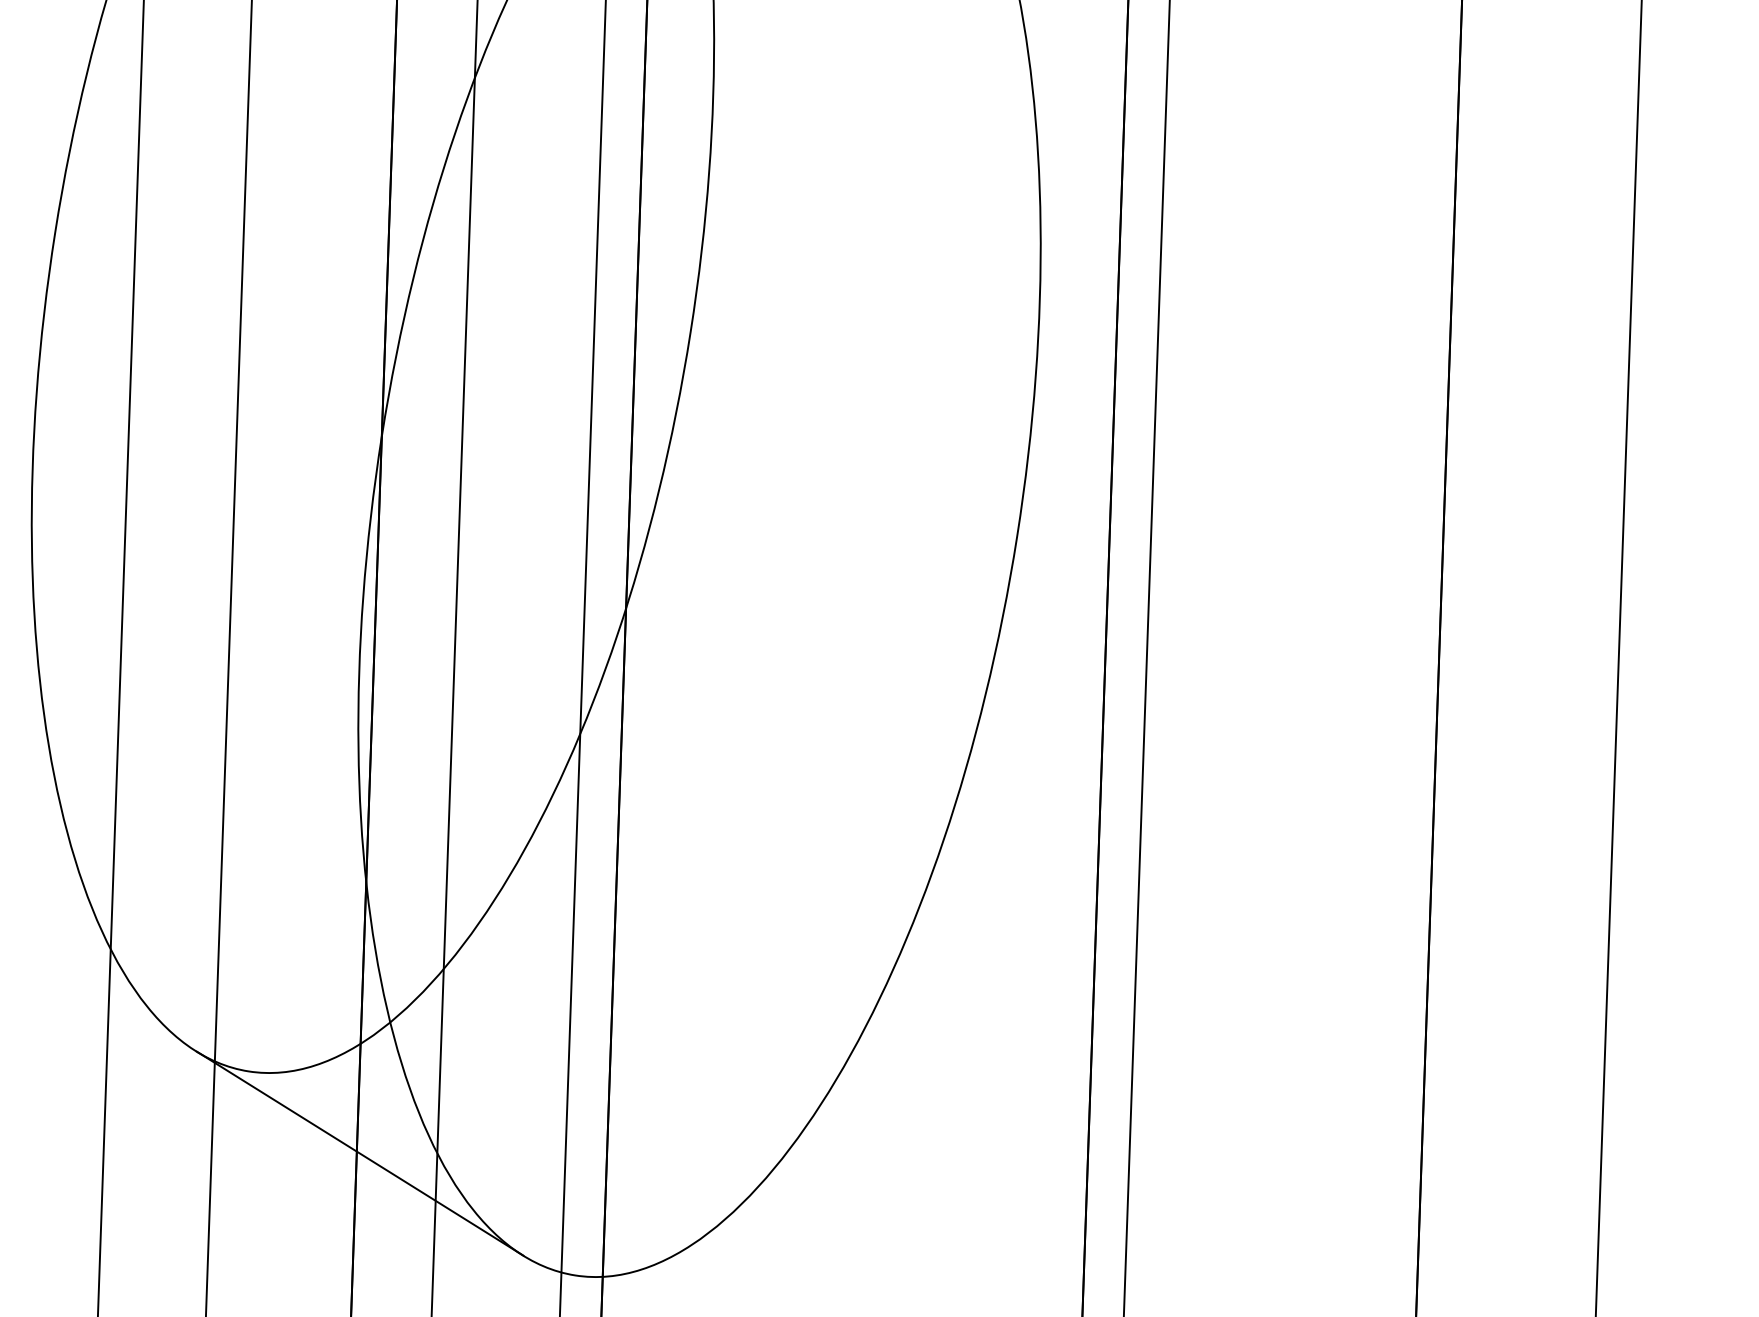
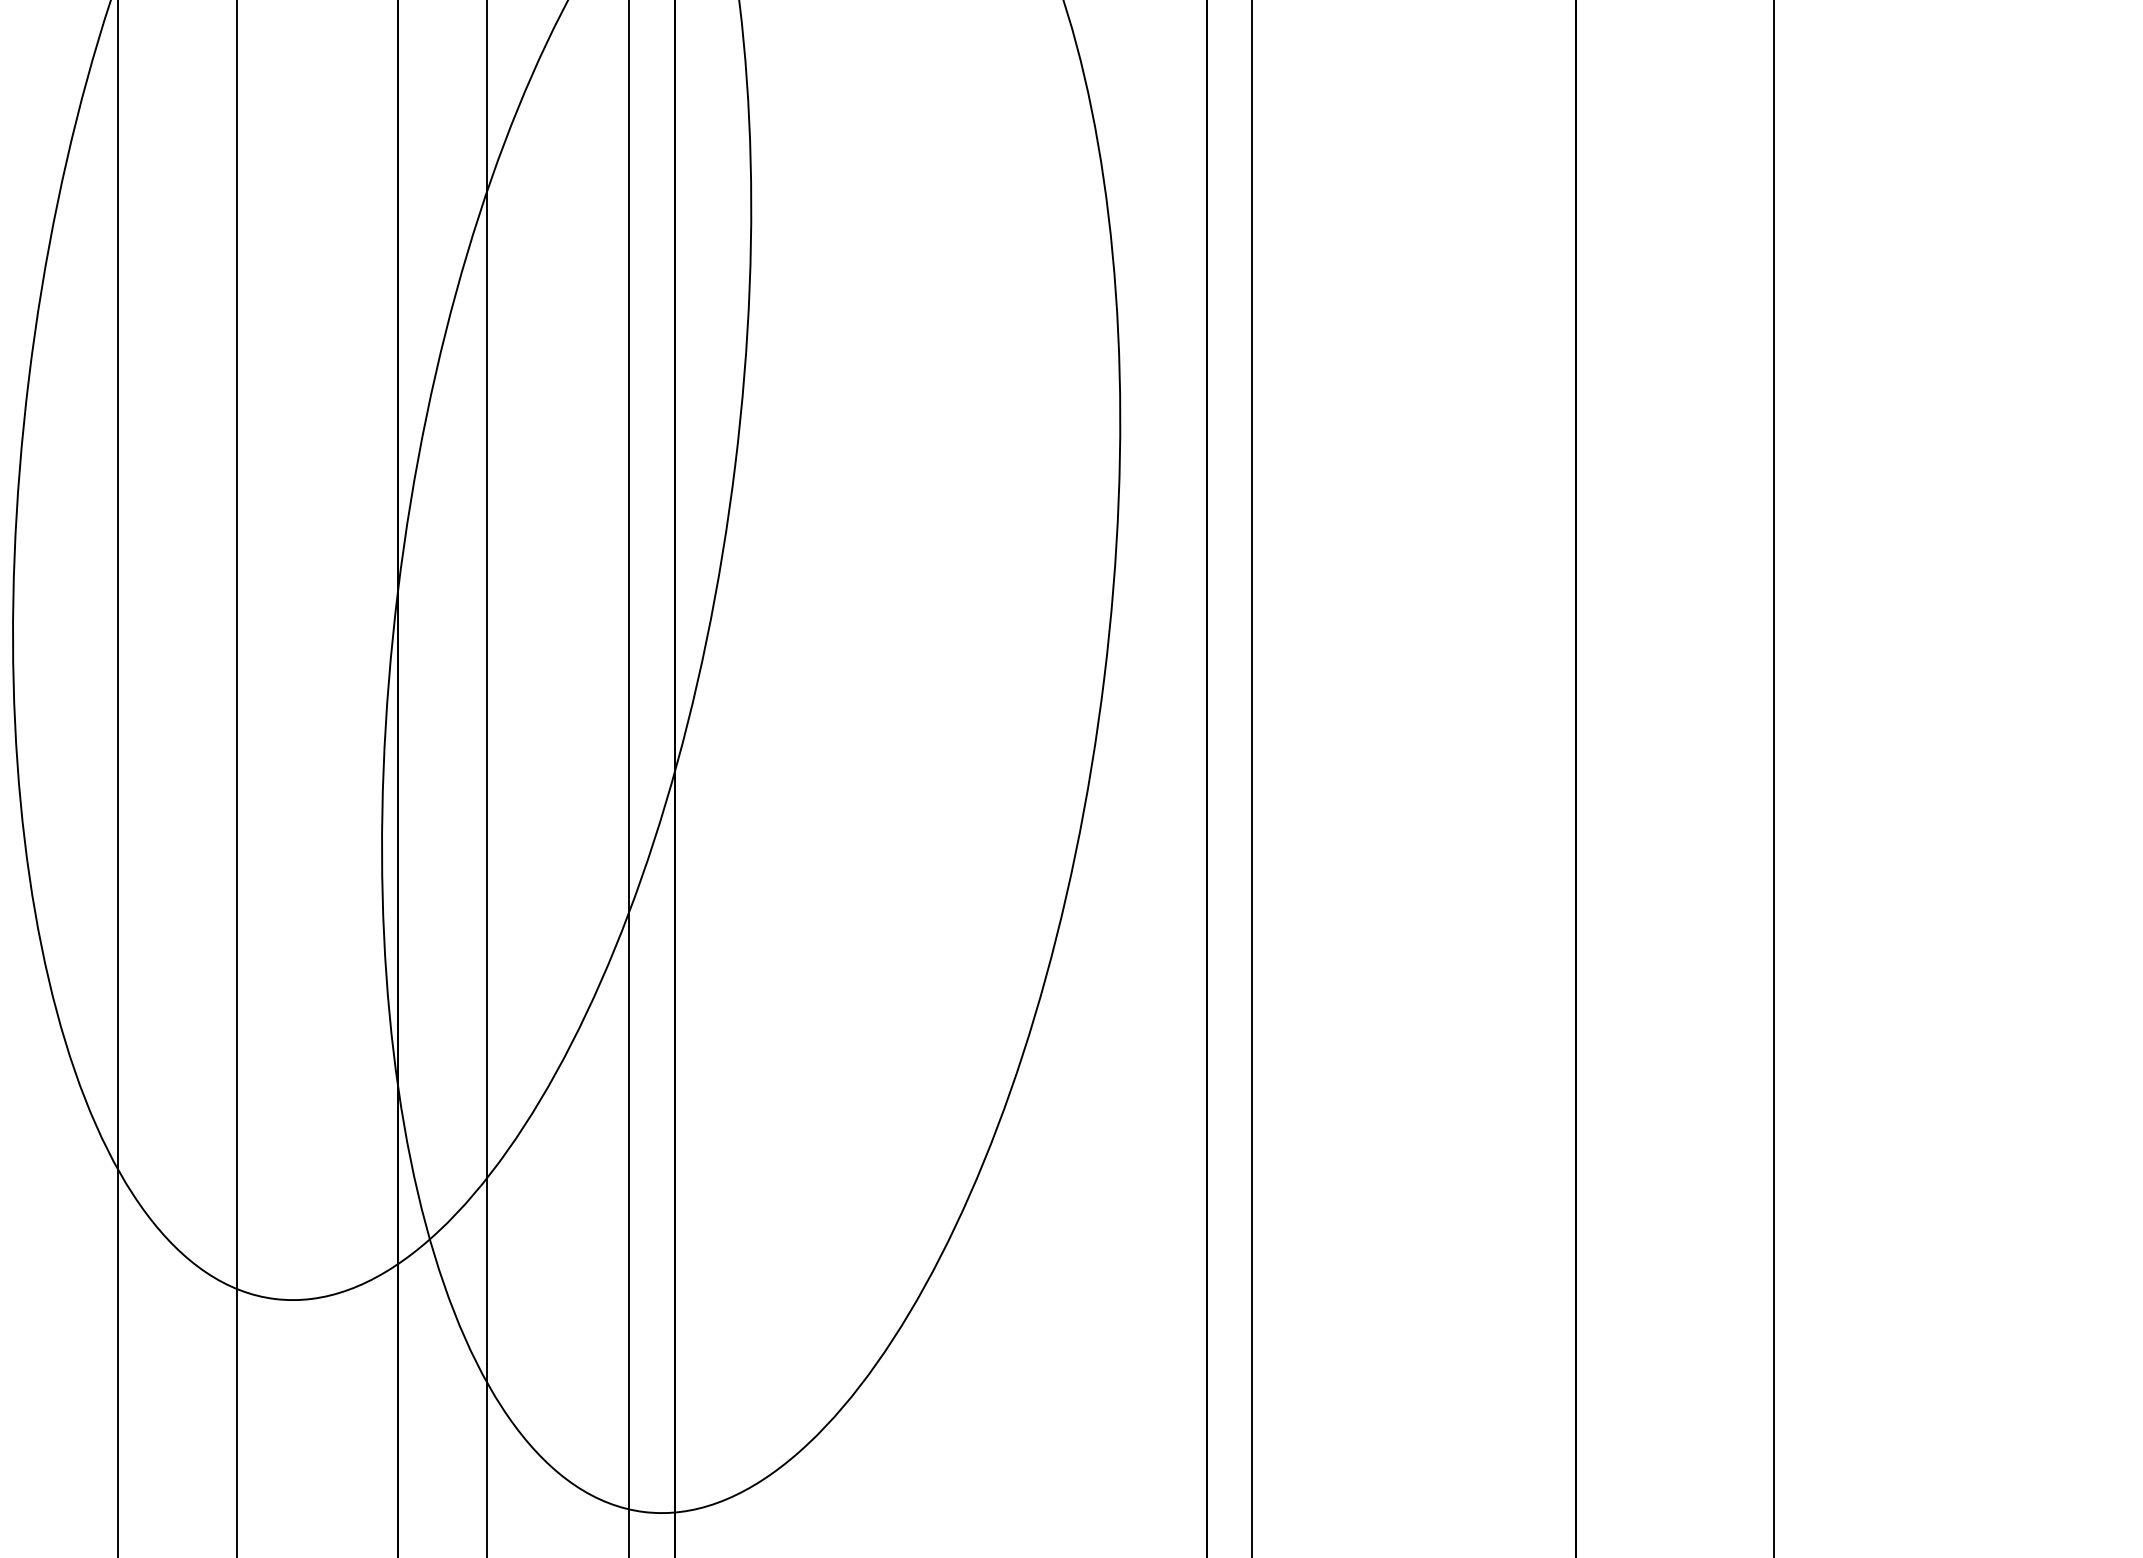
line: (360, 1153) -> (401, 1385), removed

